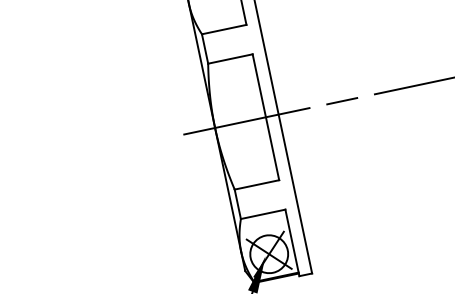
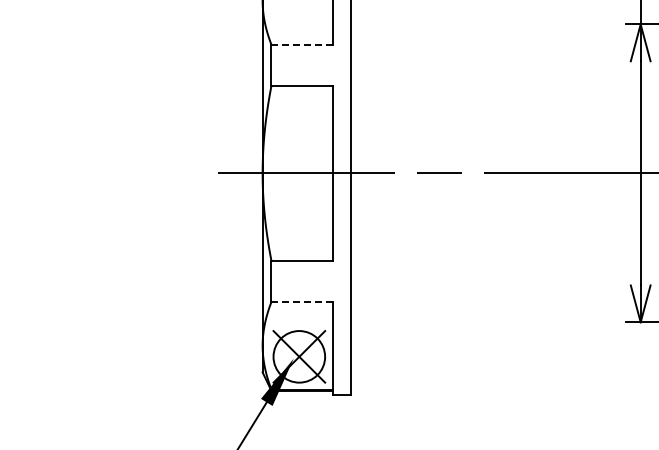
line: (224, 29) -> (302, 44), solid -> dashed
line: (263, 214) -> (302, 301), solid -> dashed

